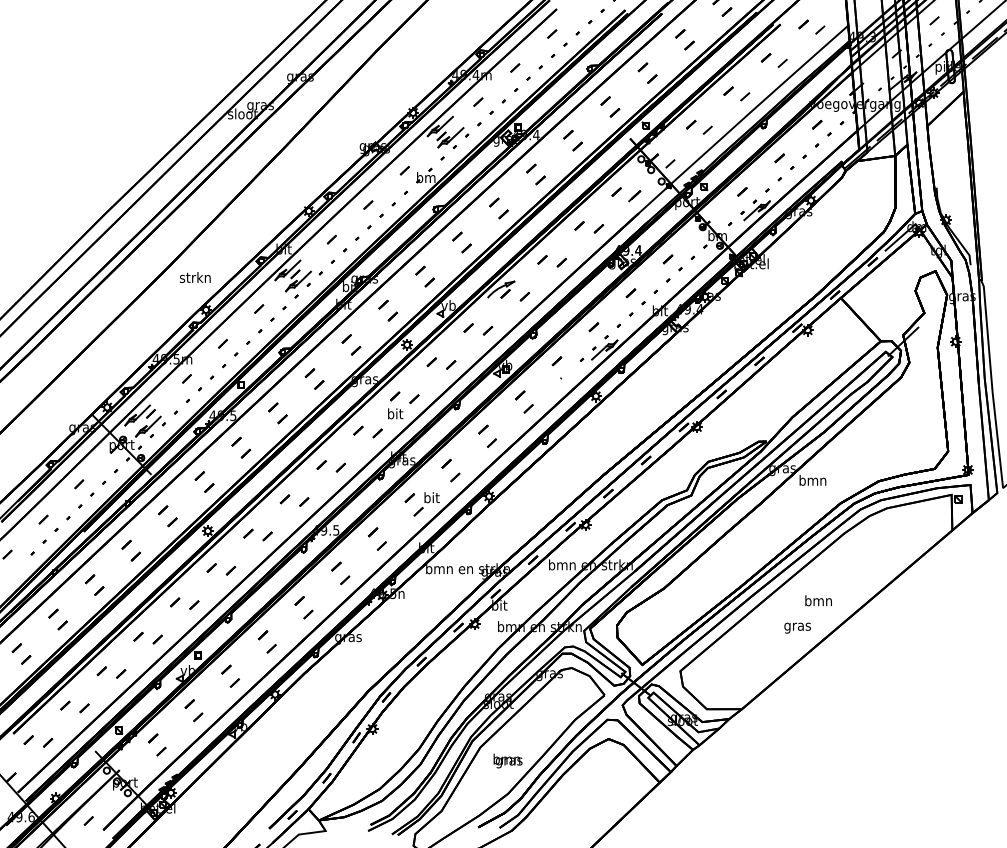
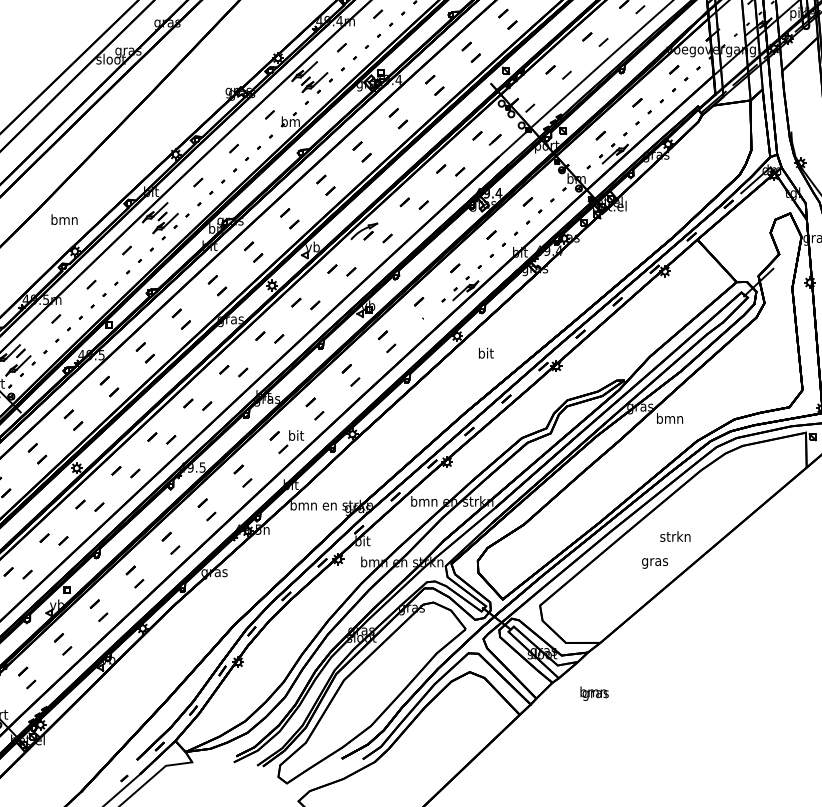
text: (194, 277) -> (63, 219), strkn -> bmn
text: (395, 413) -> (486, 352), moved
text: (818, 600) -> (675, 536), bmn -> strkn
text: (507, 760) -> (594, 693), moved

